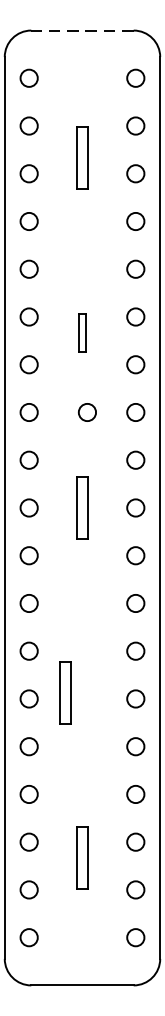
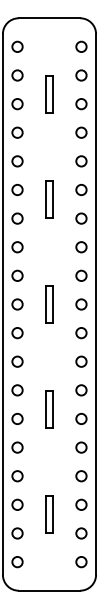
line: (82, 30) -> (49, 18), dashed -> solid
part: (82, 332) -> (49, 199), size x1.67
circle: (87, 412) -> (52, 247), removed
part: (65, 693) -> (49, 409), moved

